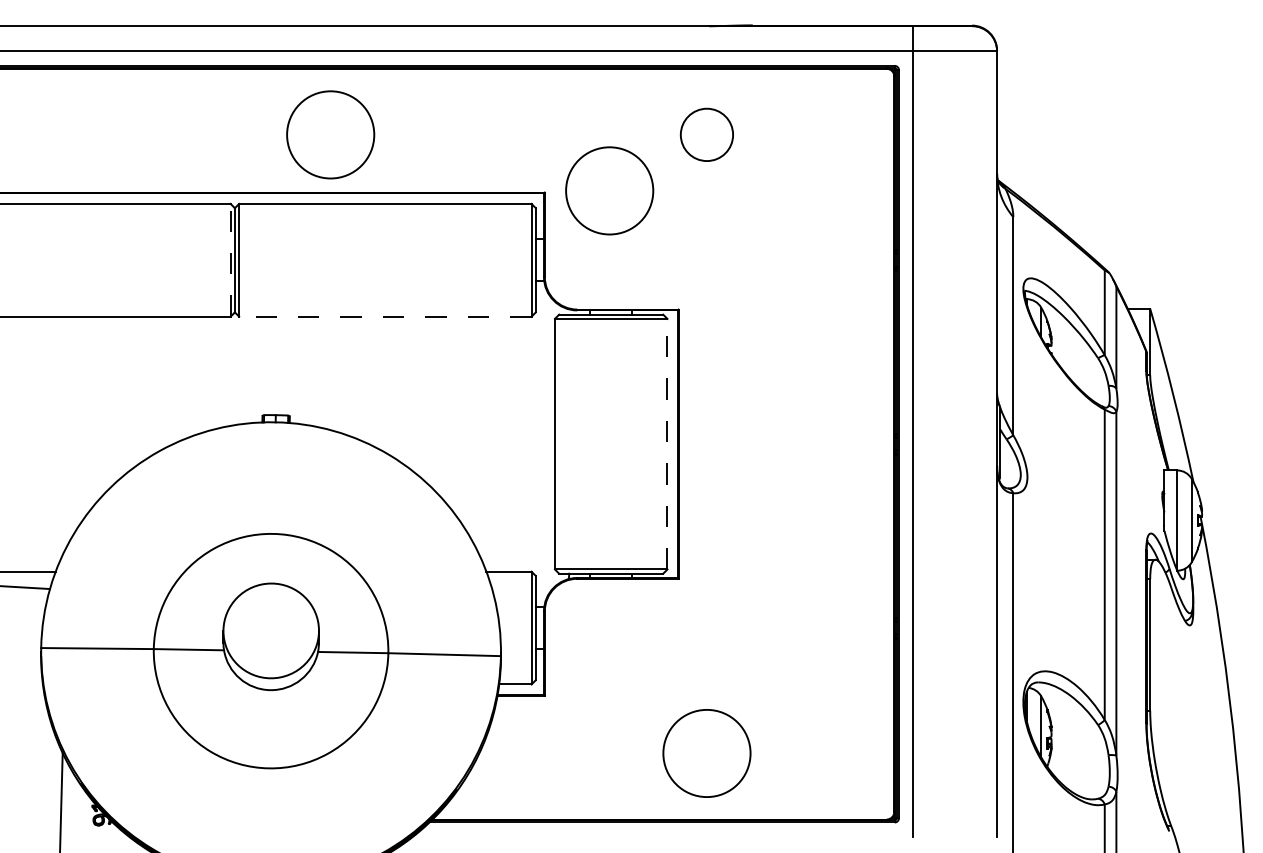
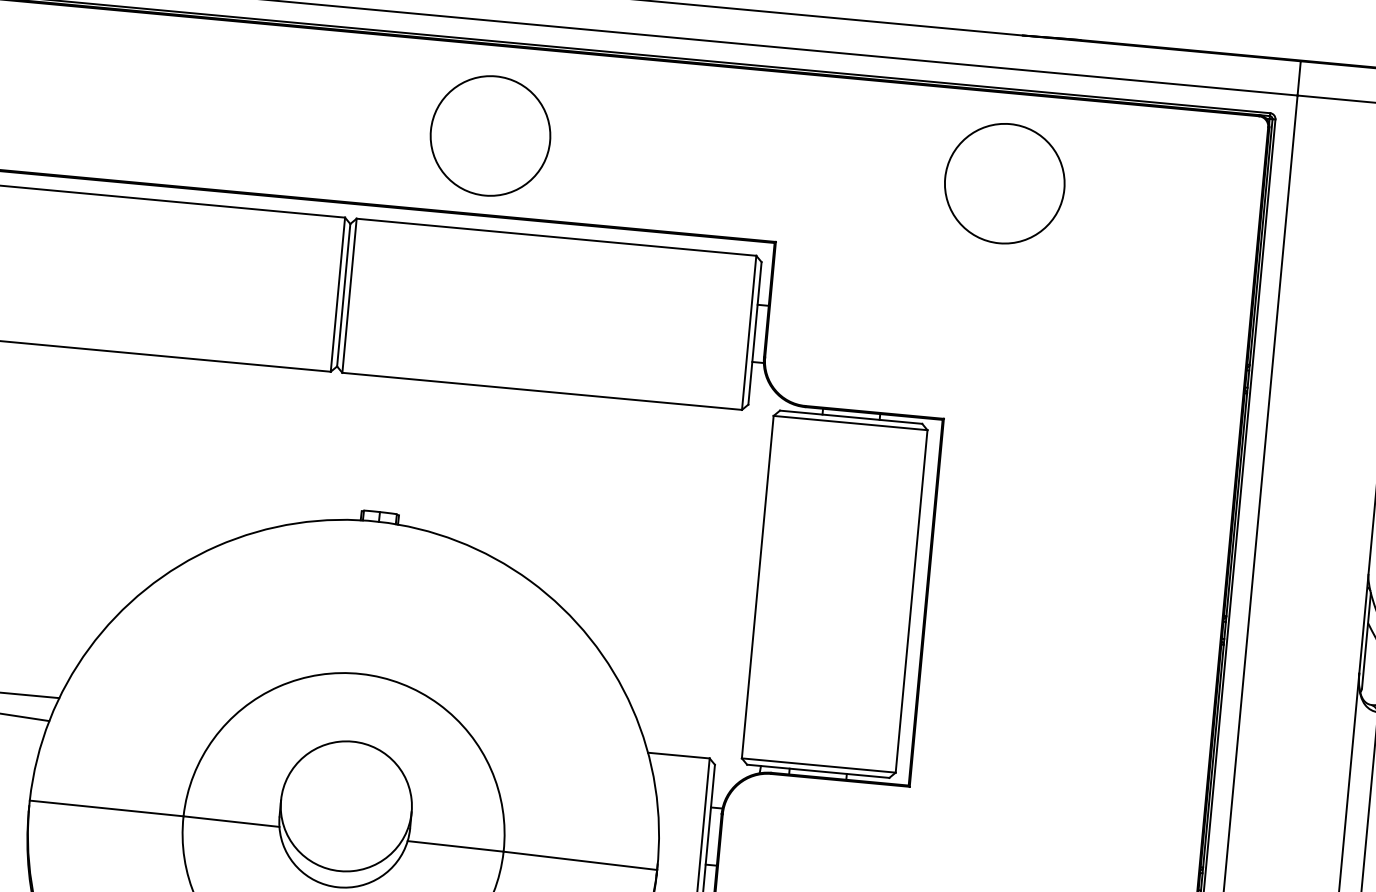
circle: (706, 134) -> (1004, 183), size x1.67
circle: (609, 190) -> (864, 247), removed
line: (230, 259) -> (337, 293), dashed -> solid
line: (384, 316) -> (541, 391), dashed -> solid
line: (667, 443) -> (911, 600), dashed -> solid

